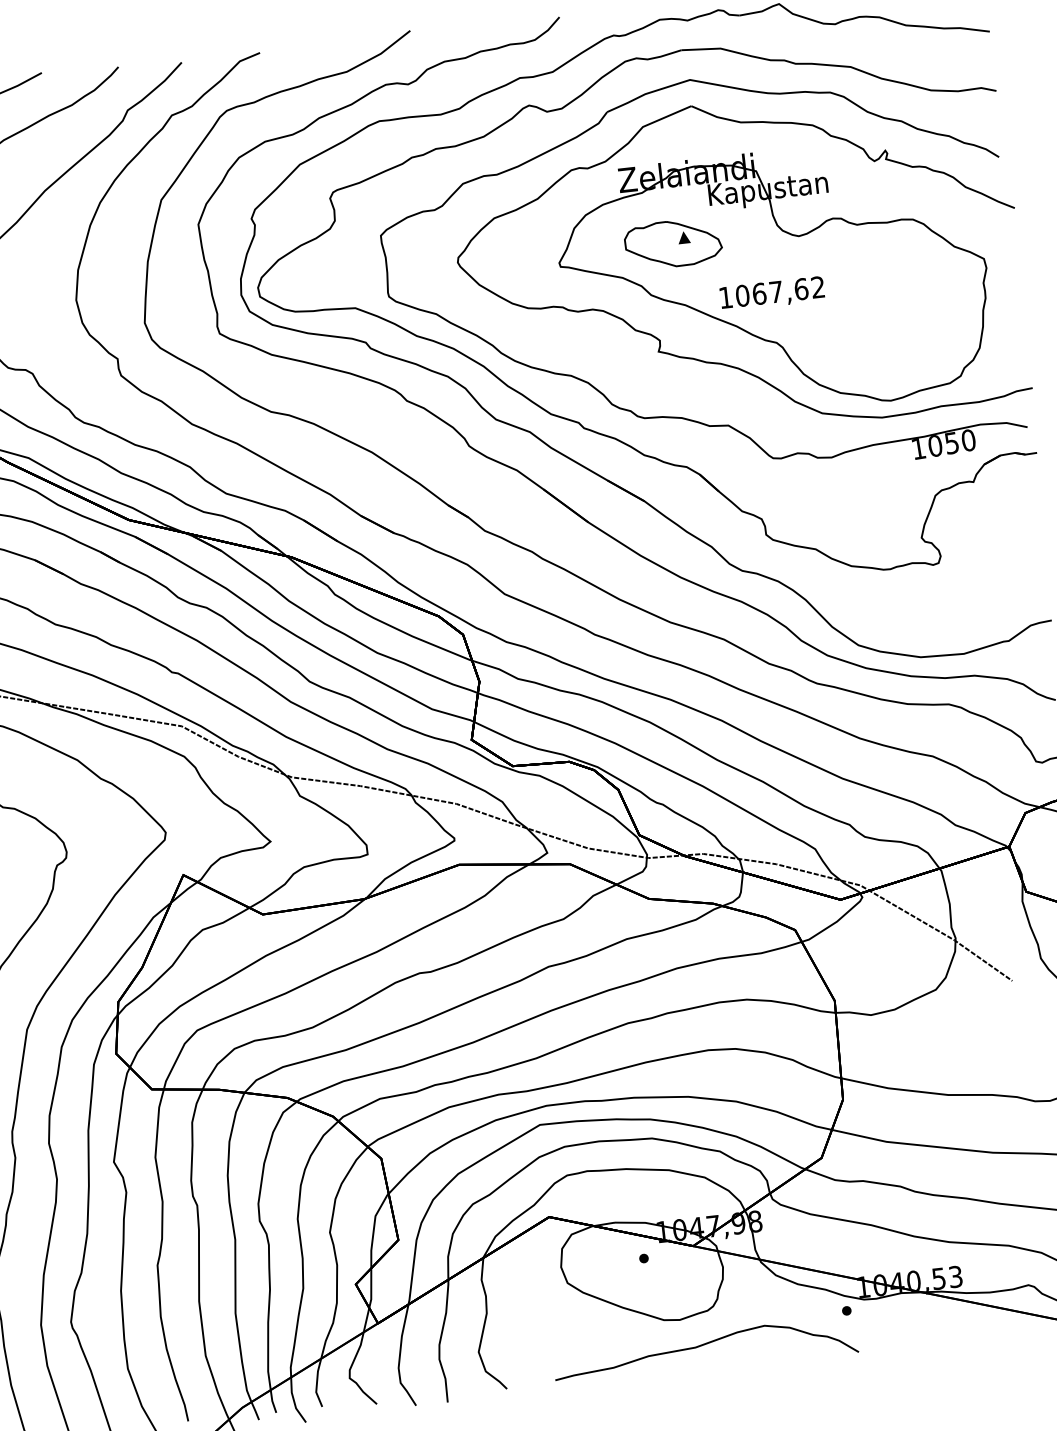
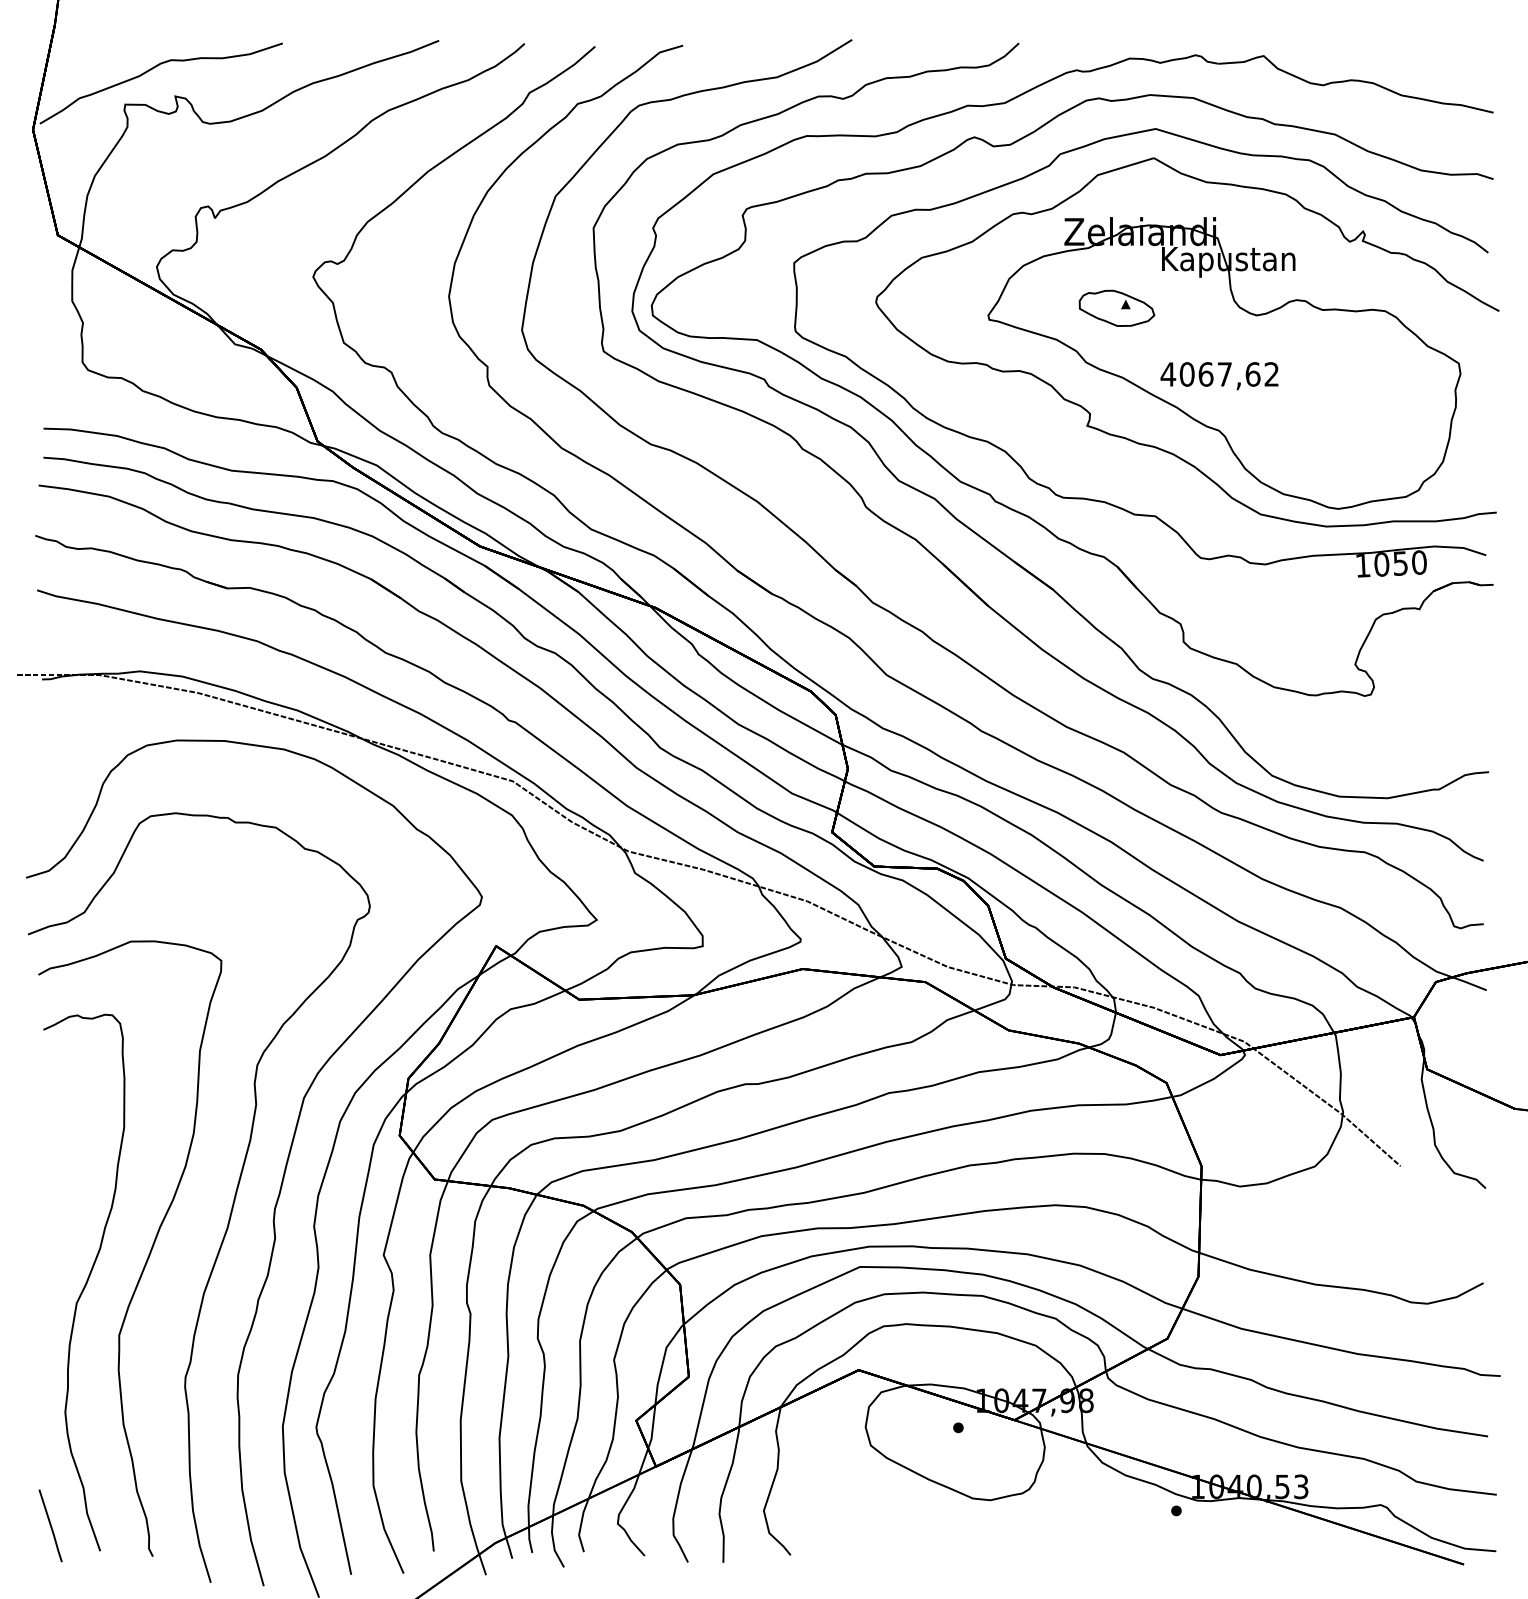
part: (672, 244) -> (1116, 308), size x0.7
text: (725, 297) -> (1168, 374), 1067,62 -> 4067,62
curve: (704, 1345) -> (1014, 1531), removed

